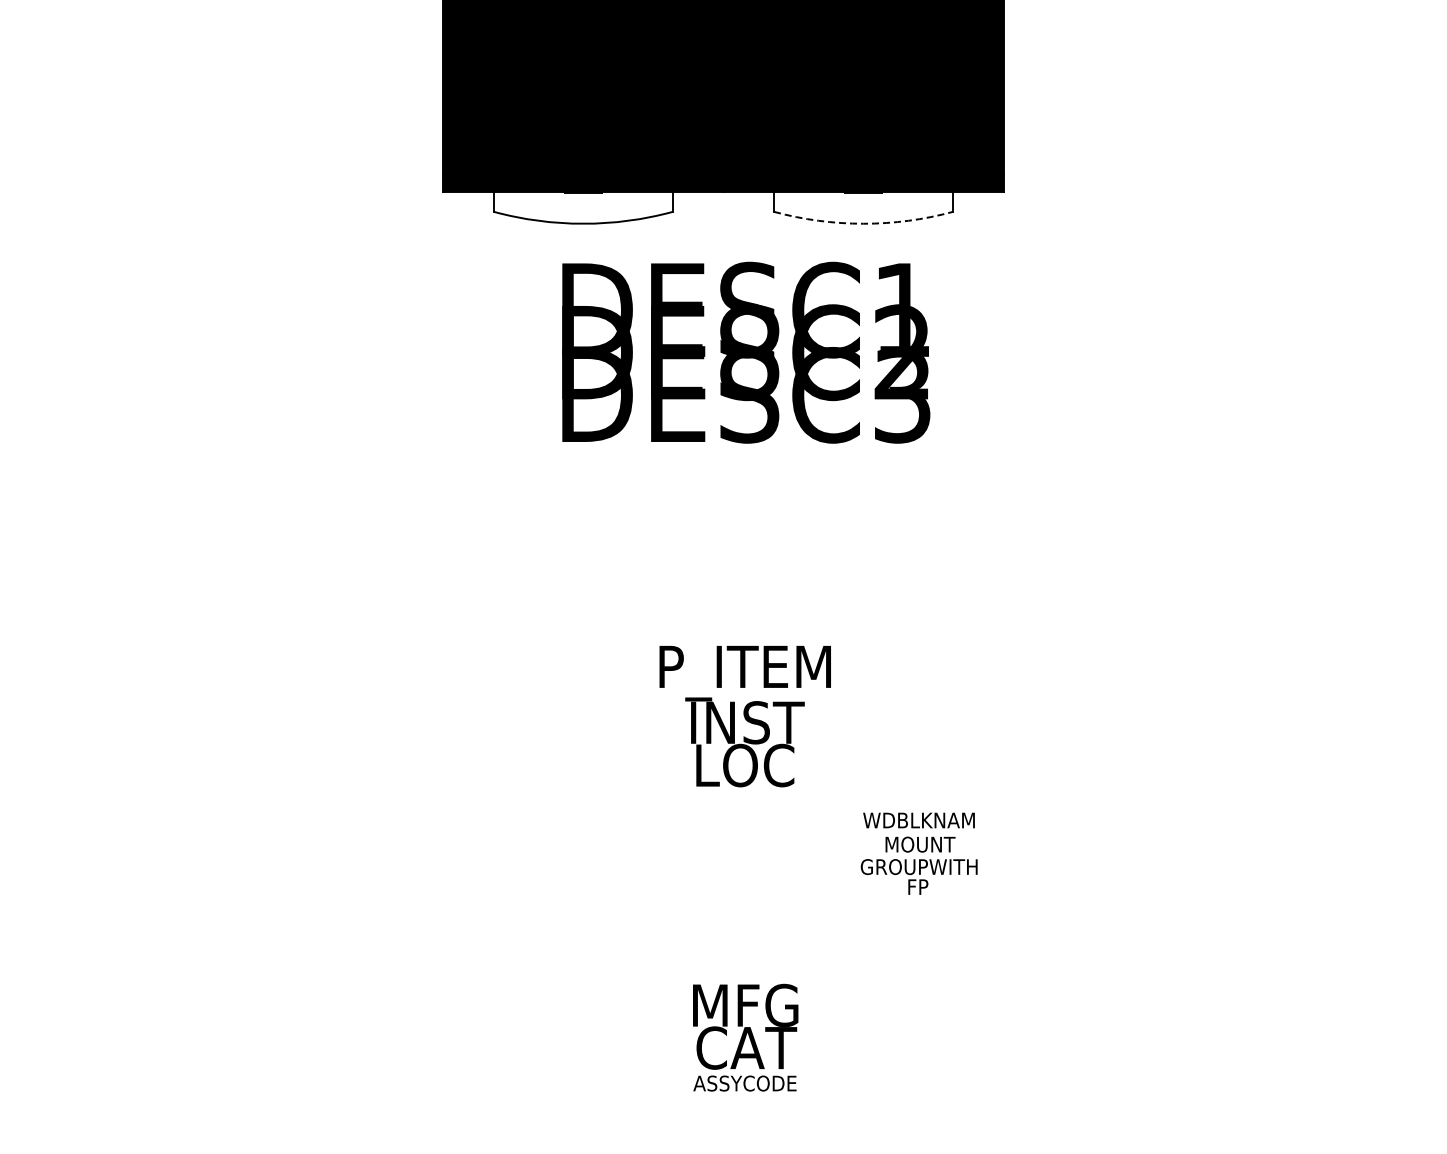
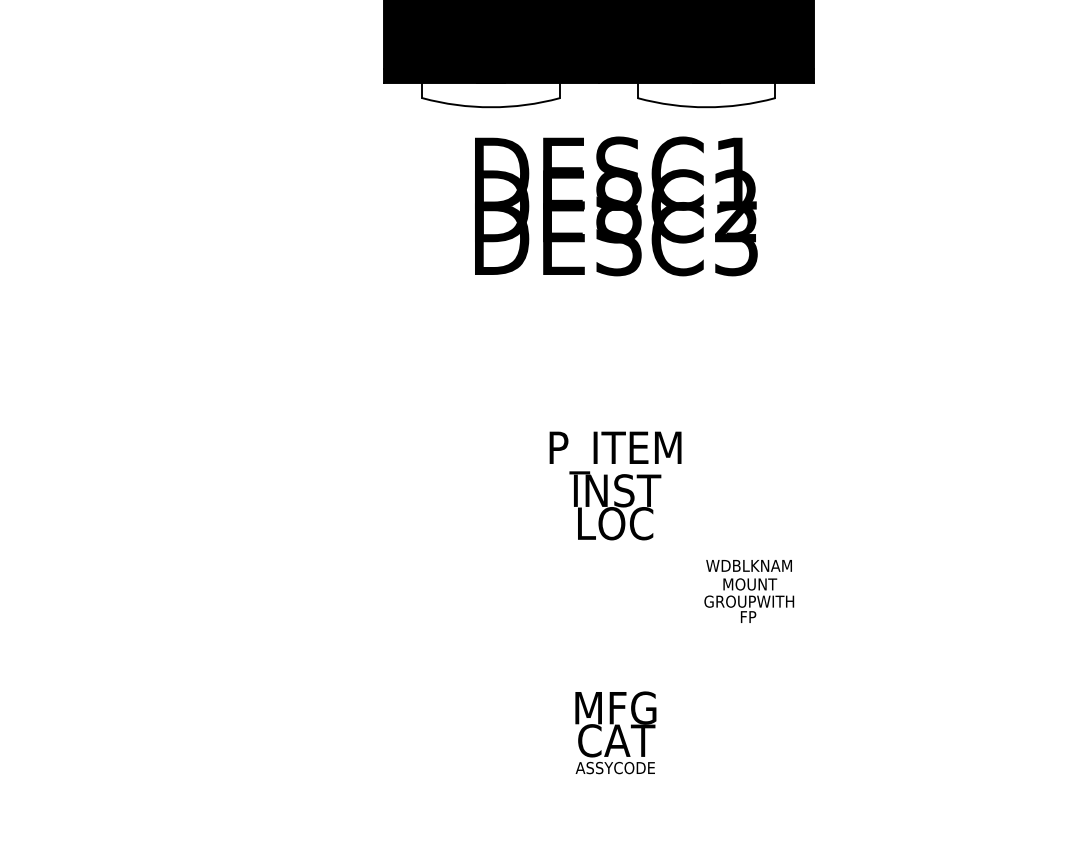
arc: (863, 223) -> (706, 107), dashed -> solid

